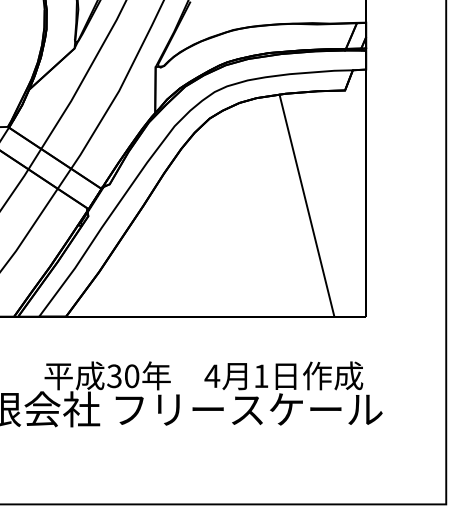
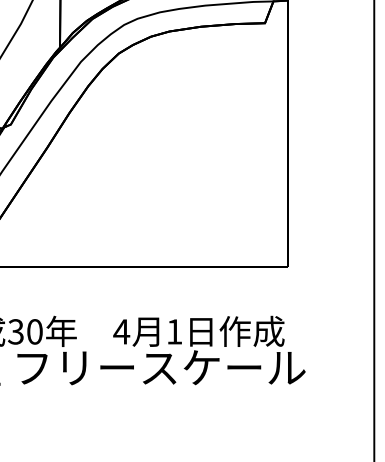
line: (306, 205) -> (223, 147), removed

